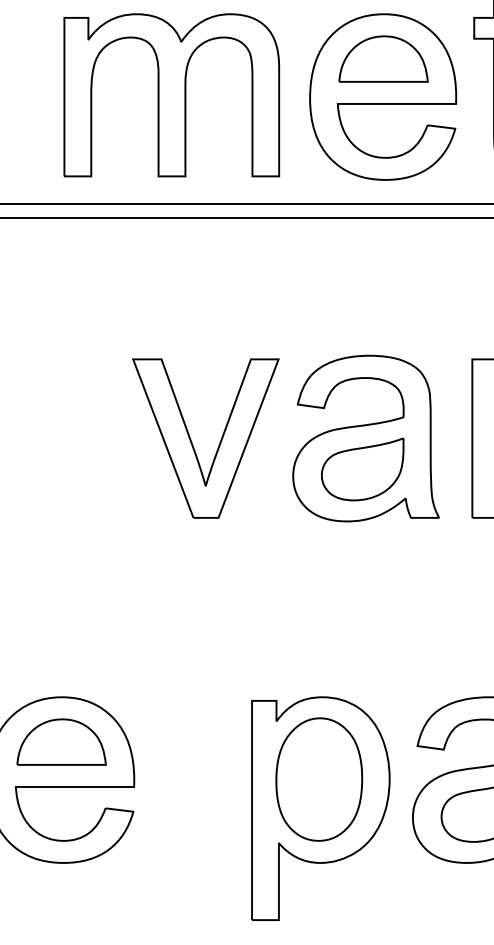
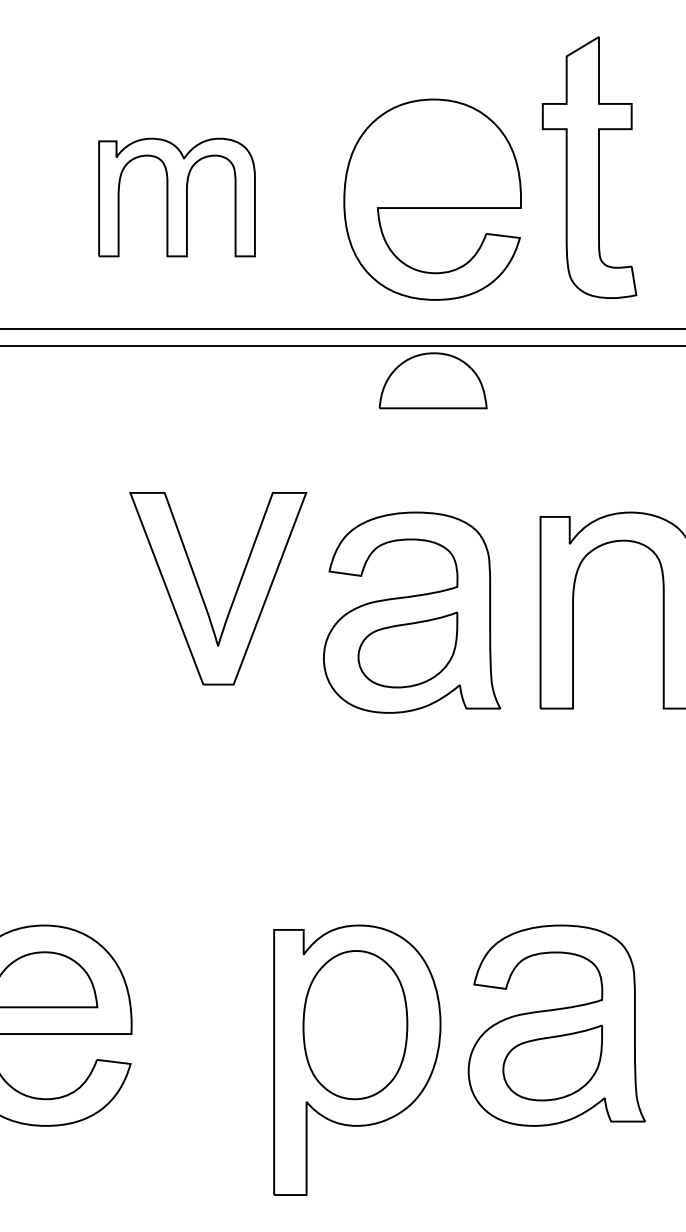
part: (383, 58) -> (432, 380), moved
part: (171, 95) -> (176, 197), size x0.6
part: (192, 443) -> (202, 594), moved

